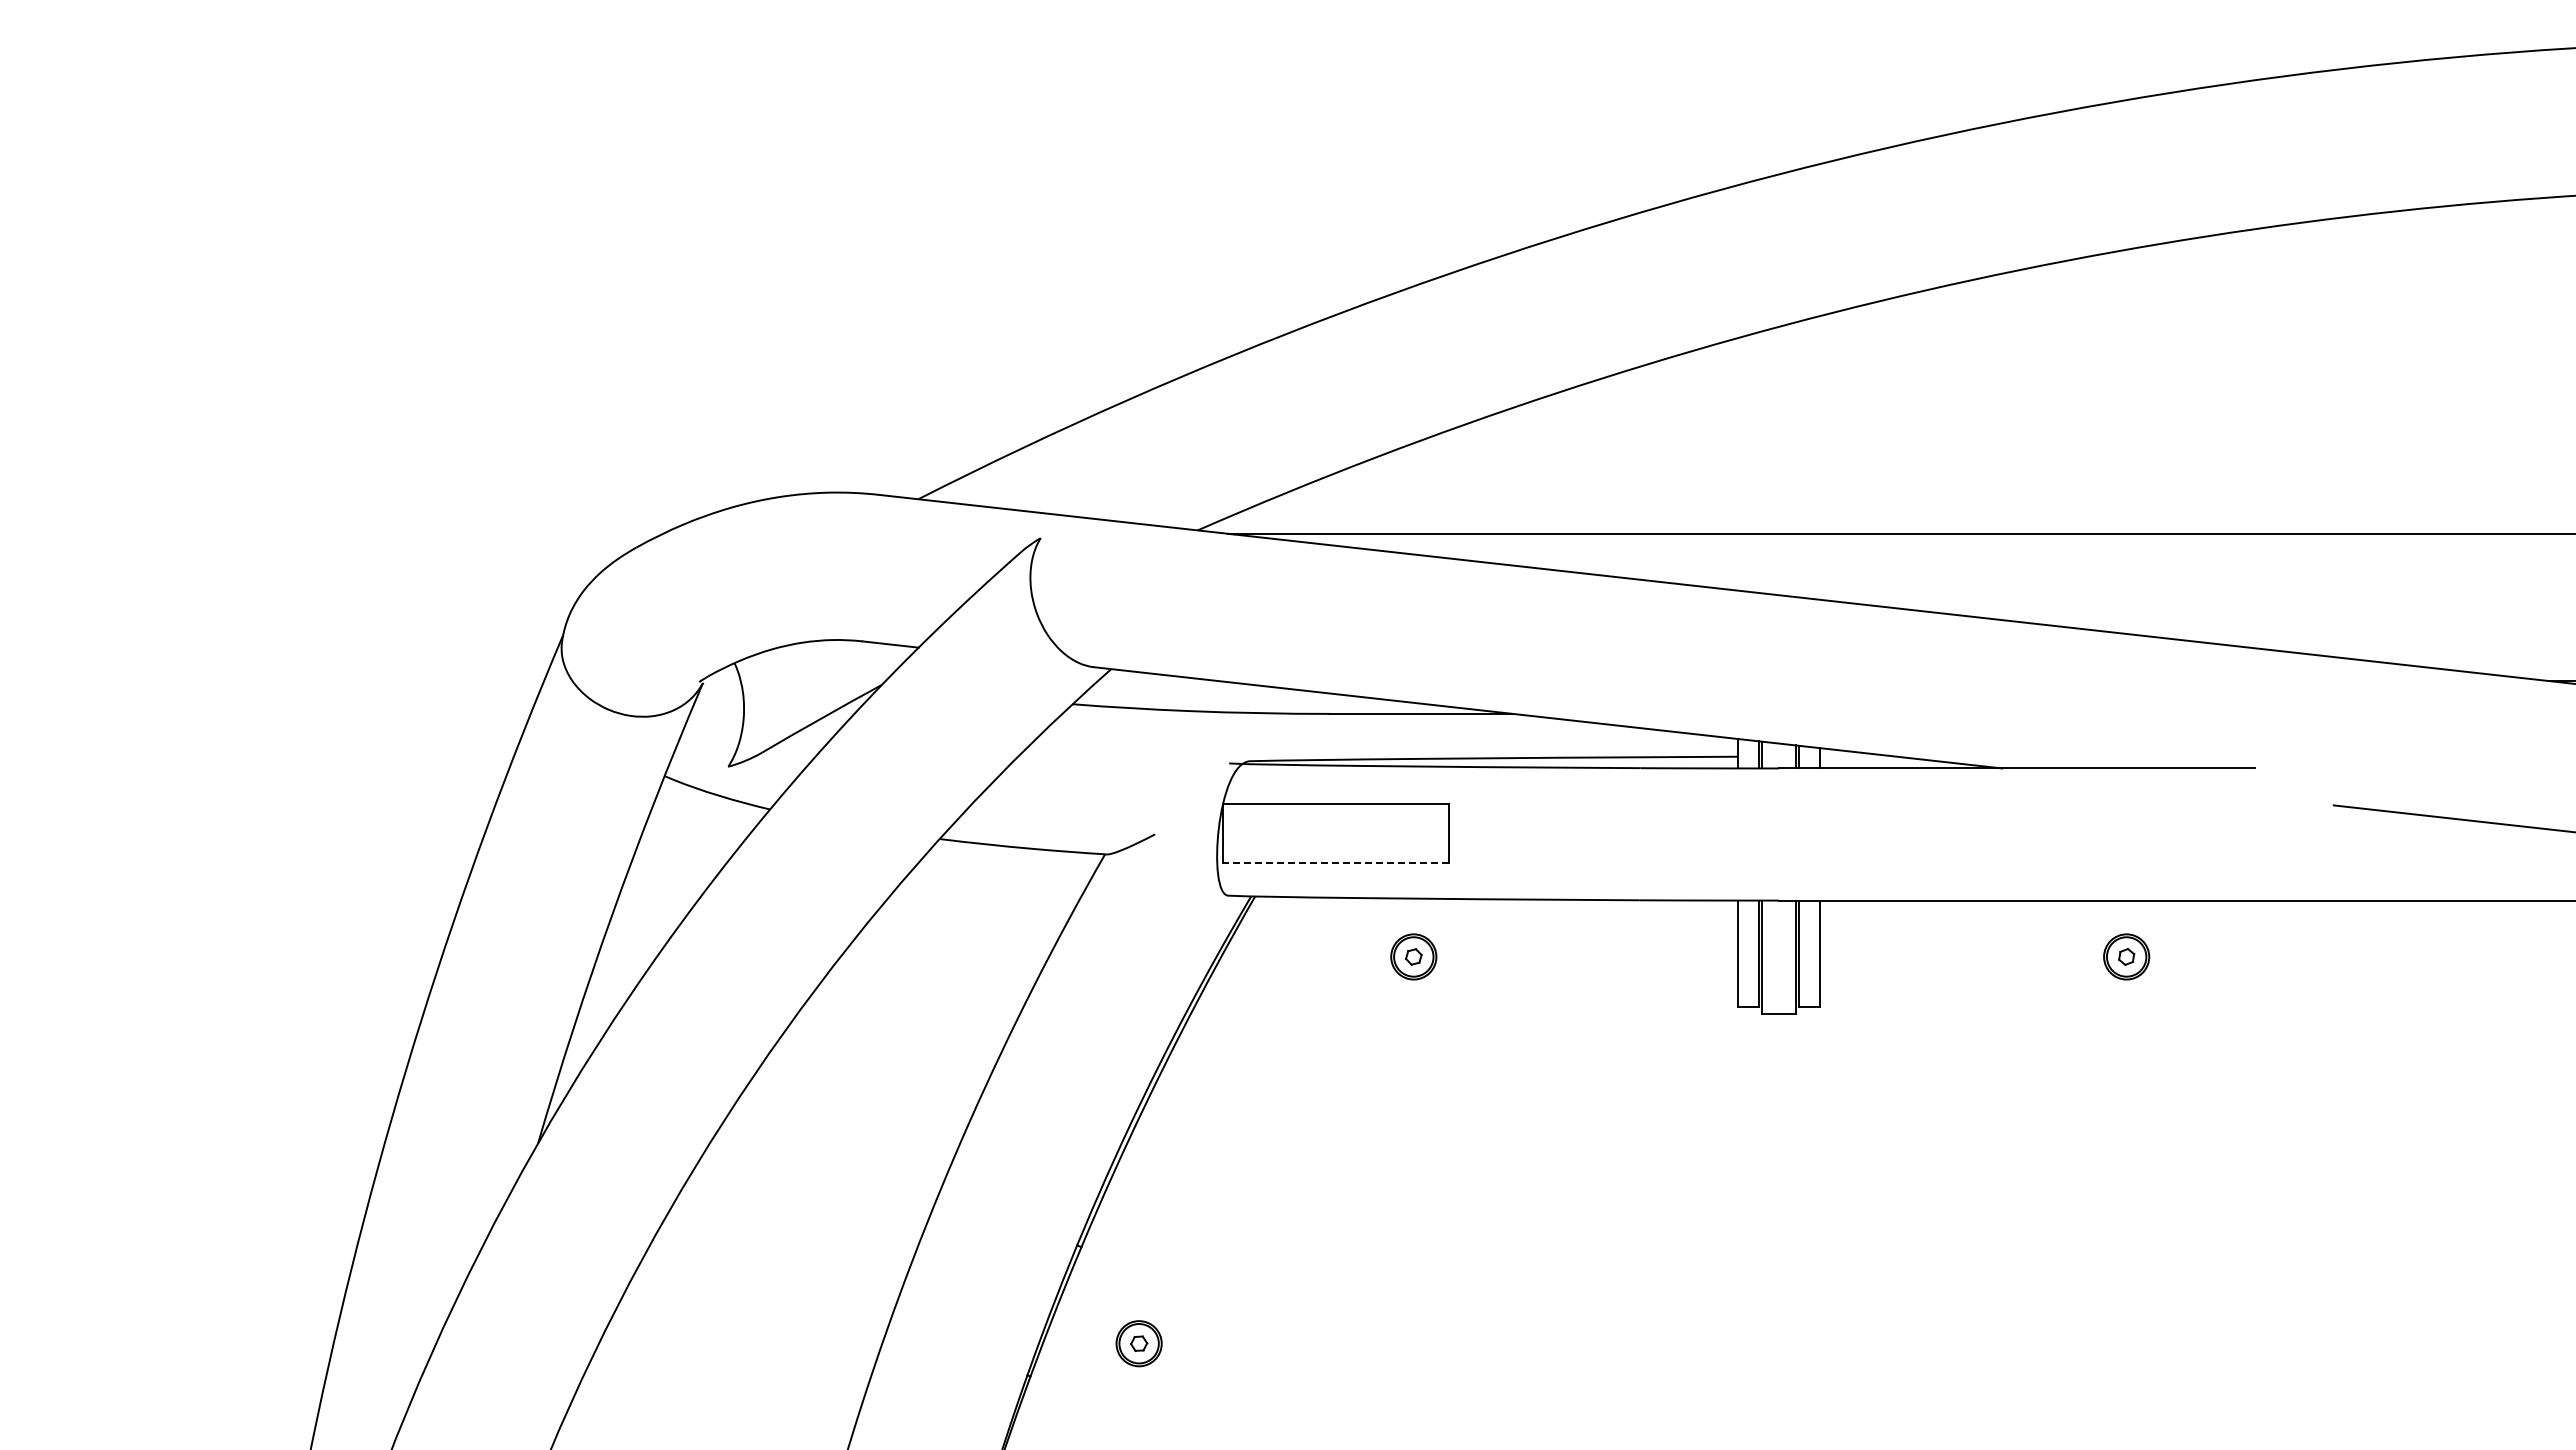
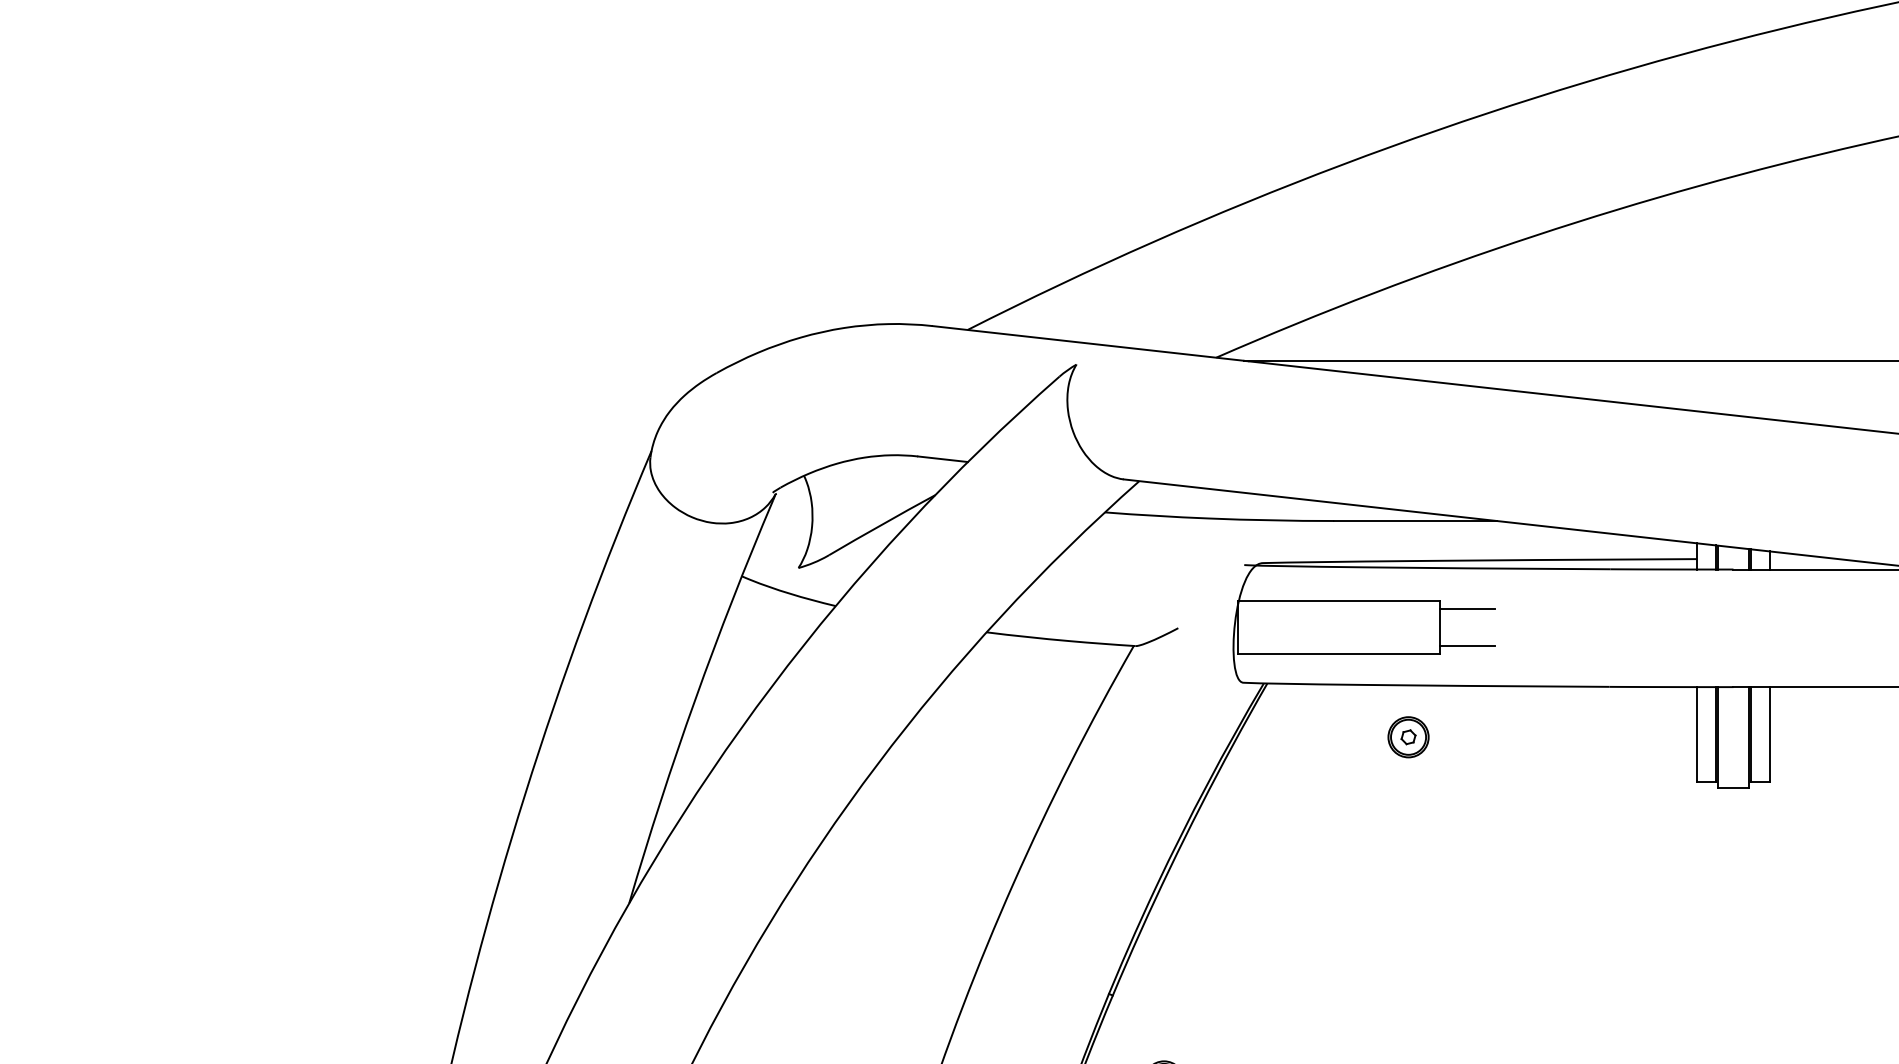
line: (1479, 813) -> (1467, 609), added
line: (1479, 854) -> (1467, 646), added
line: (1335, 863) -> (1338, 654), dashed -> solid

